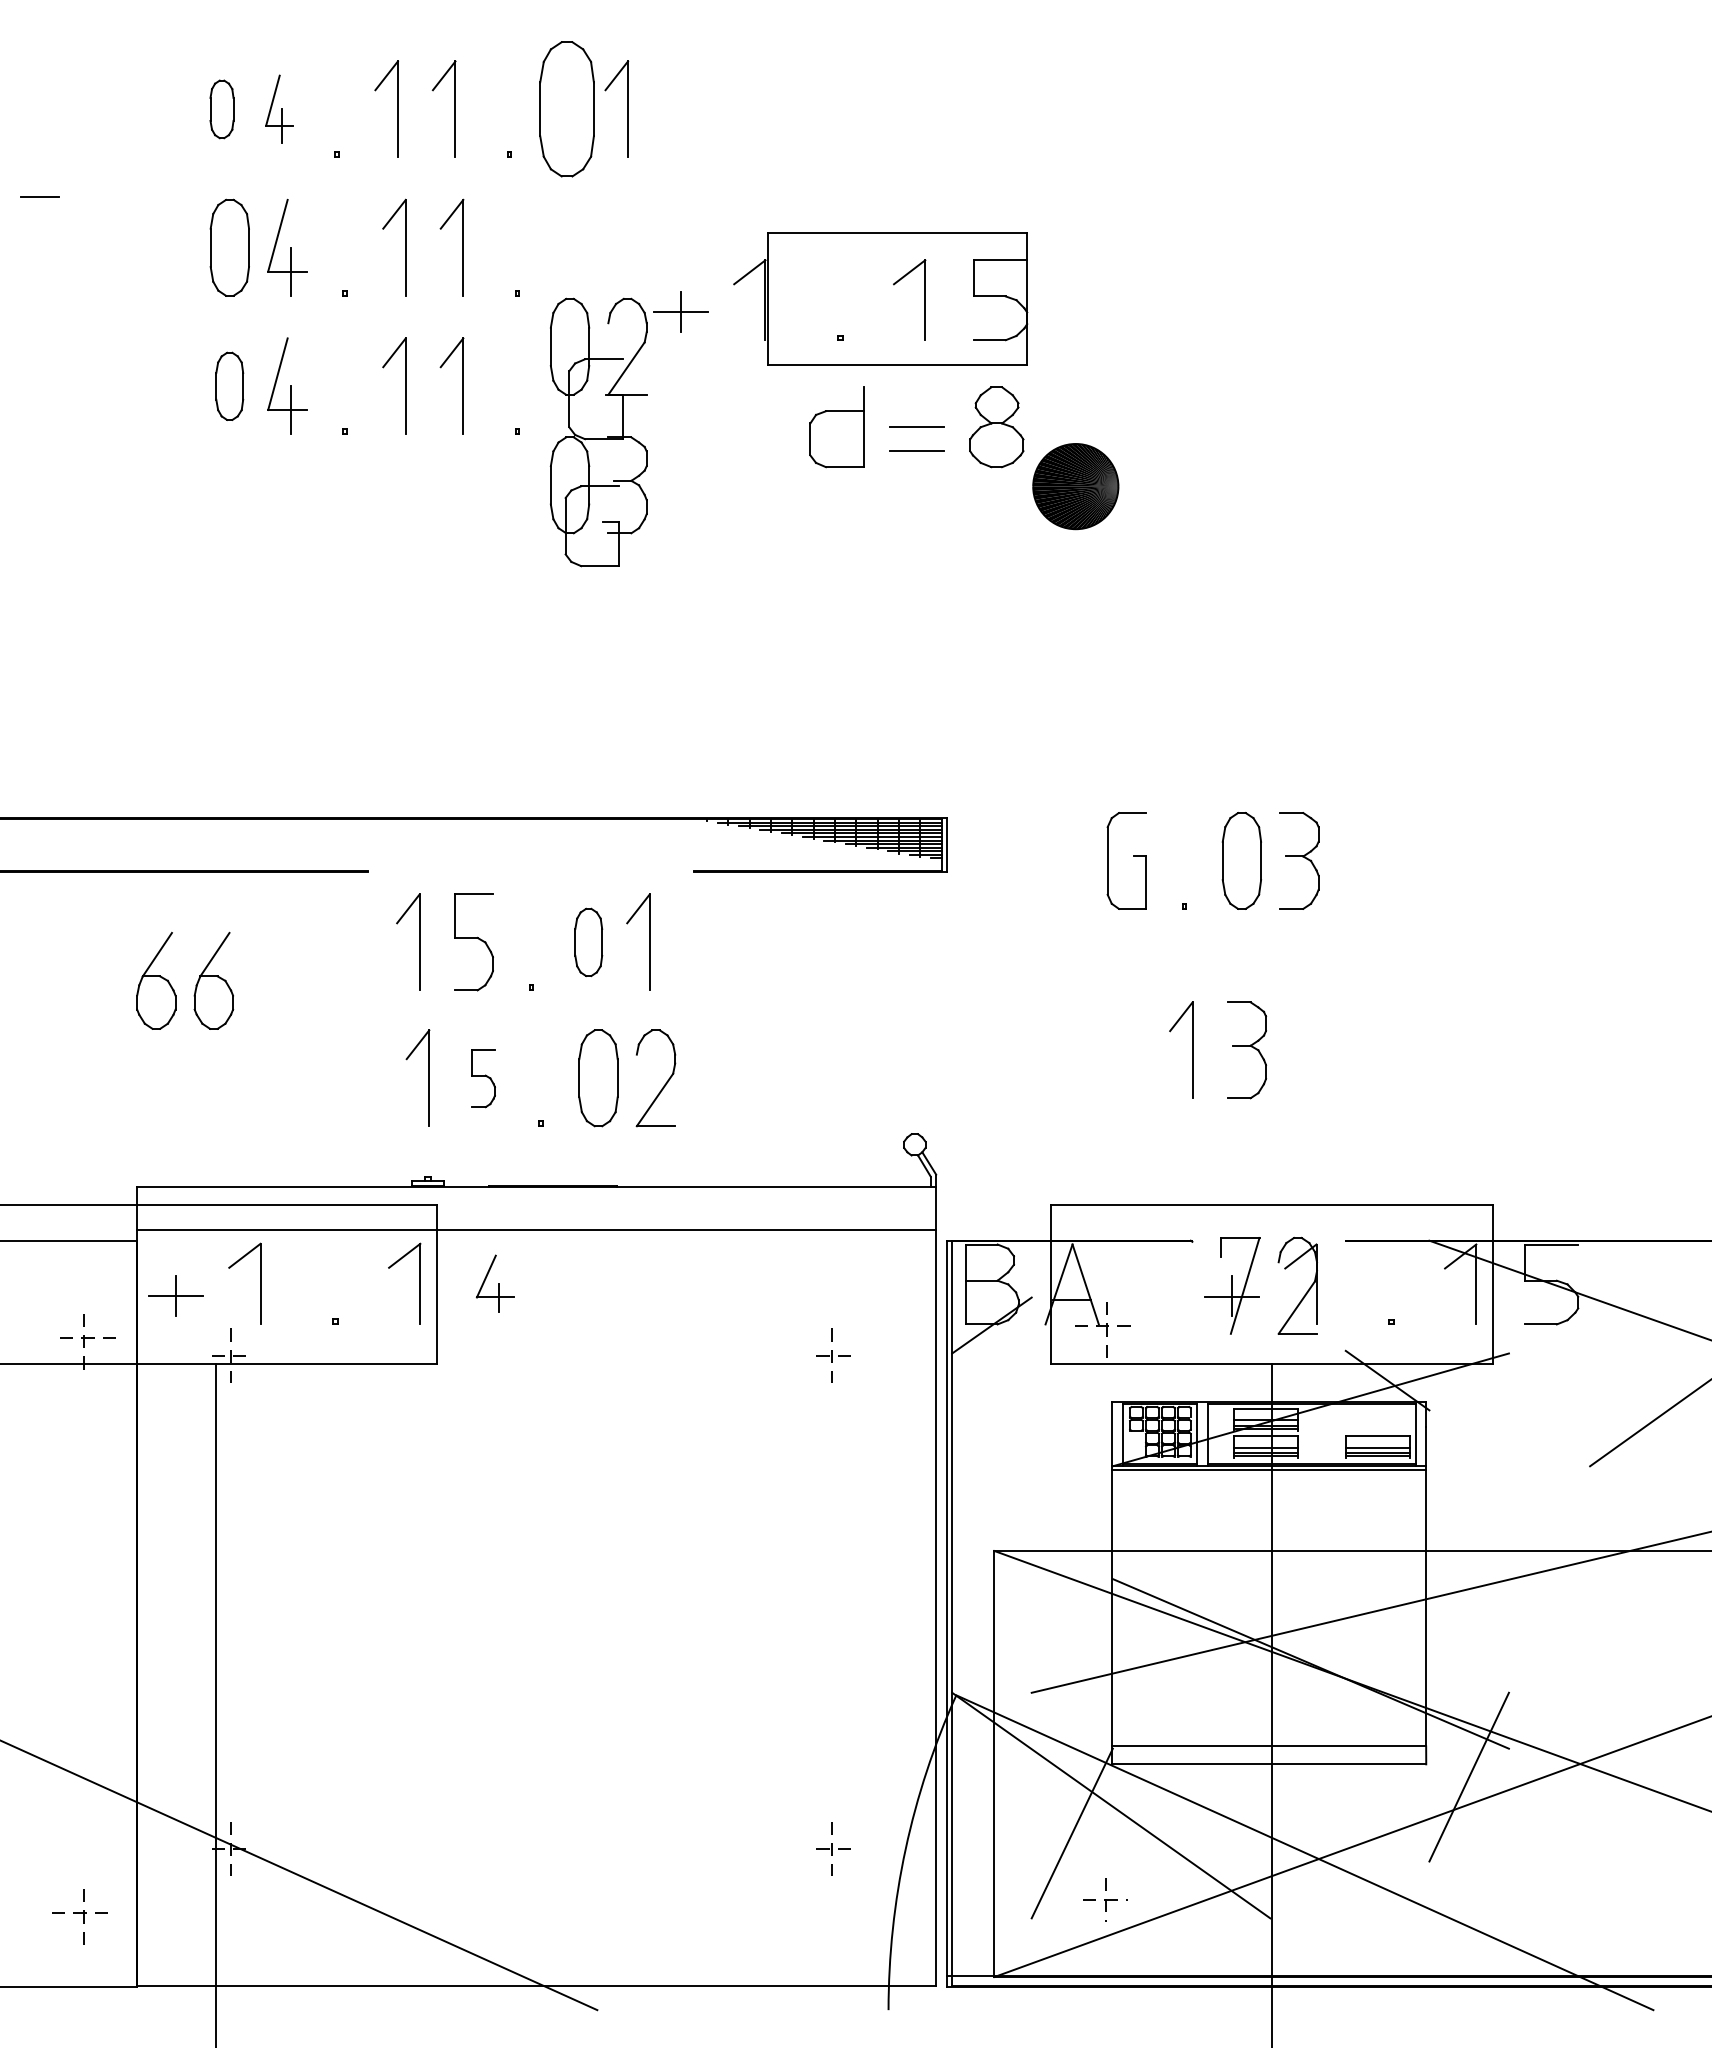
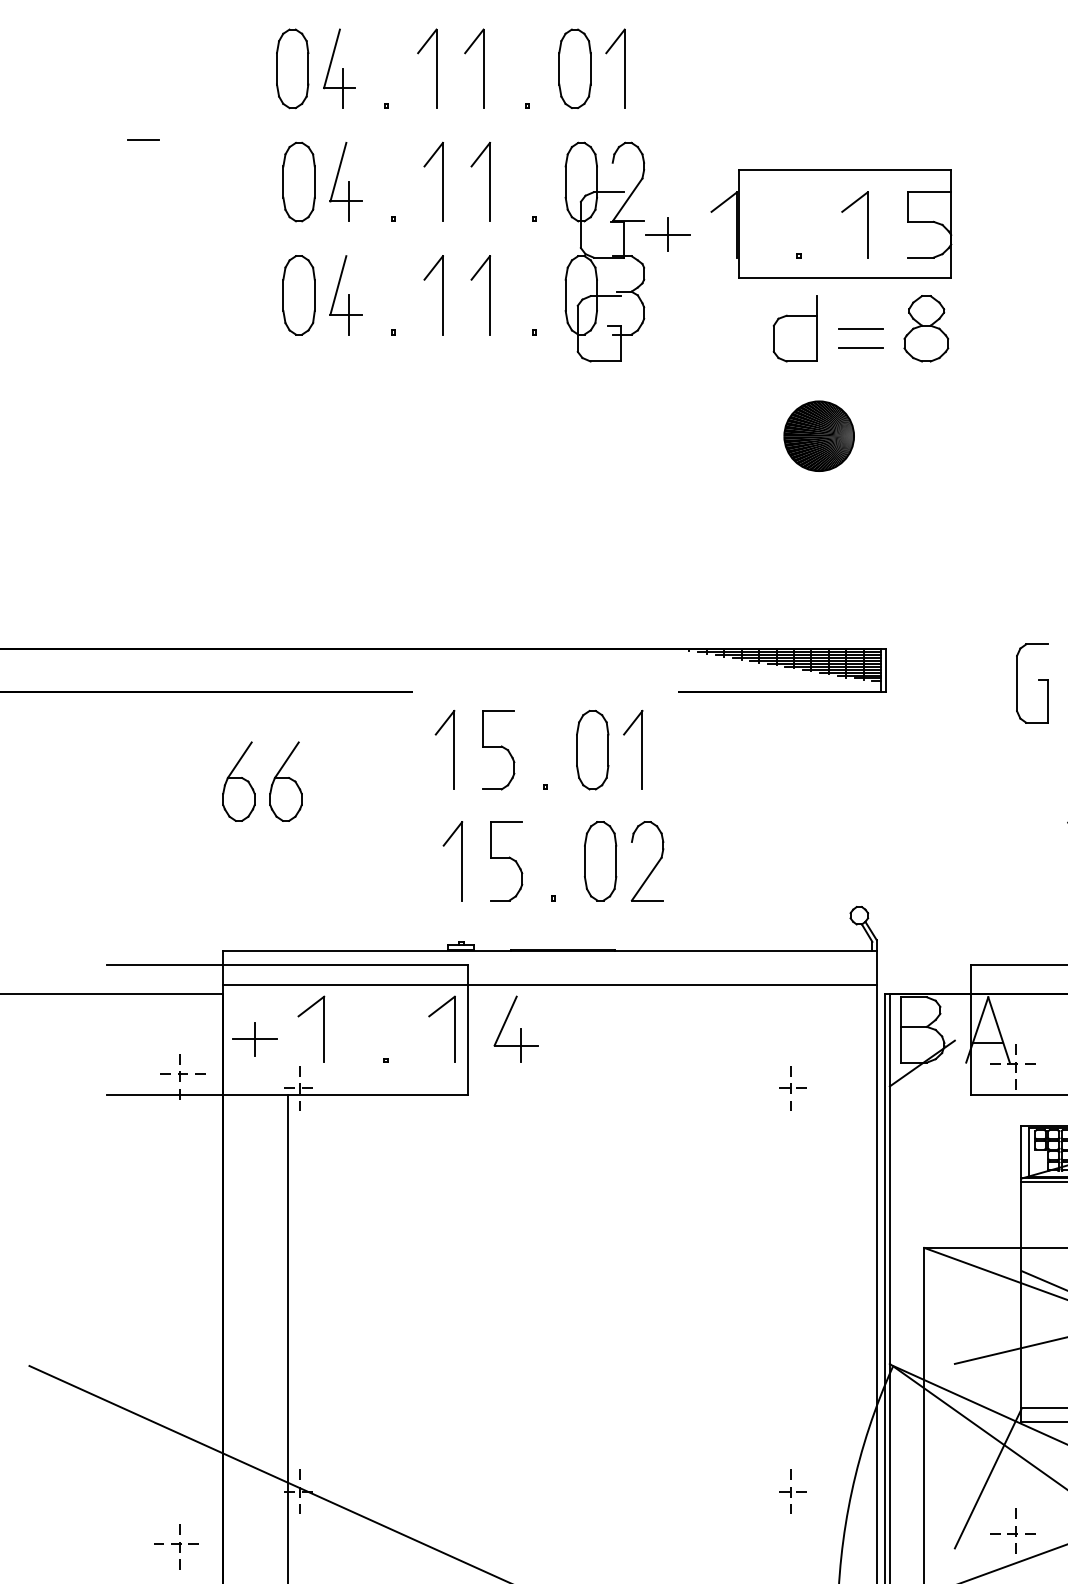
part: (279, 108) -> (339, 68), size x1.43
part: (221, 109) -> (292, 68), size x1.67
part: (567, 109) -> (575, 68), size x0.71
part: (229, 386) -> (298, 295), size x1.43
part: (598, 432) -> (604, 252), moved
part: (1075, 486) -> (818, 436), moved
part: (588, 942) -> (592, 750), size x1.43
part: (483, 1078) -> (506, 861), size x1.67
part: (495, 1283) -> (516, 1029), size x1.43
part: (1102, 1896) -> (1012, 1530), size x1.43

